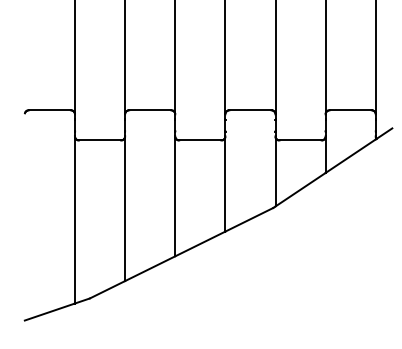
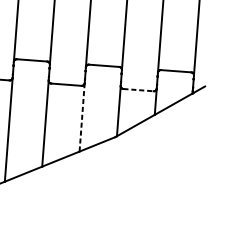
line: (301, 140) -> (139, 90), solid -> dashed
line: (225, 184) -> (82, 117), solid -> dashed

